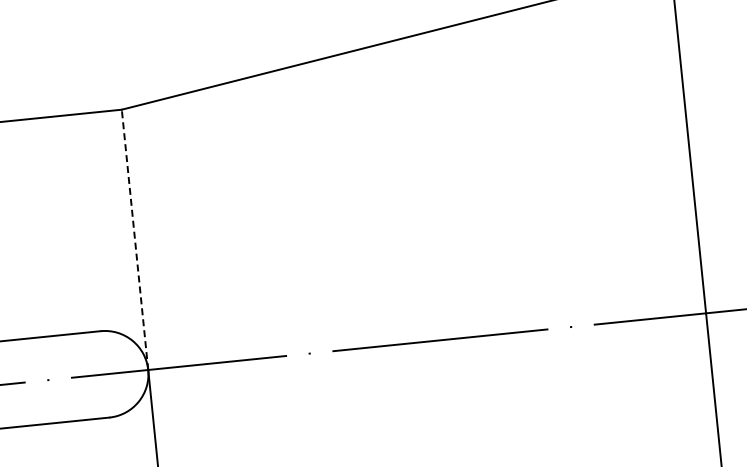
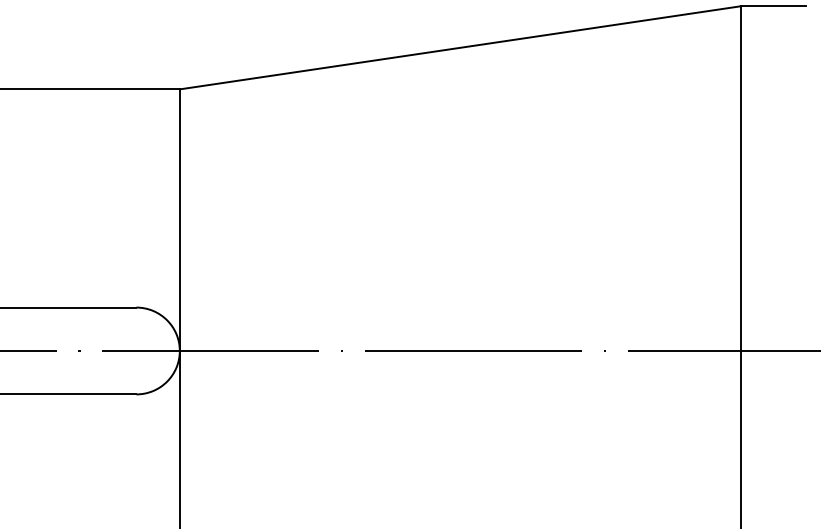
line: (134, 240) -> (179, 220), dashed -> solid

